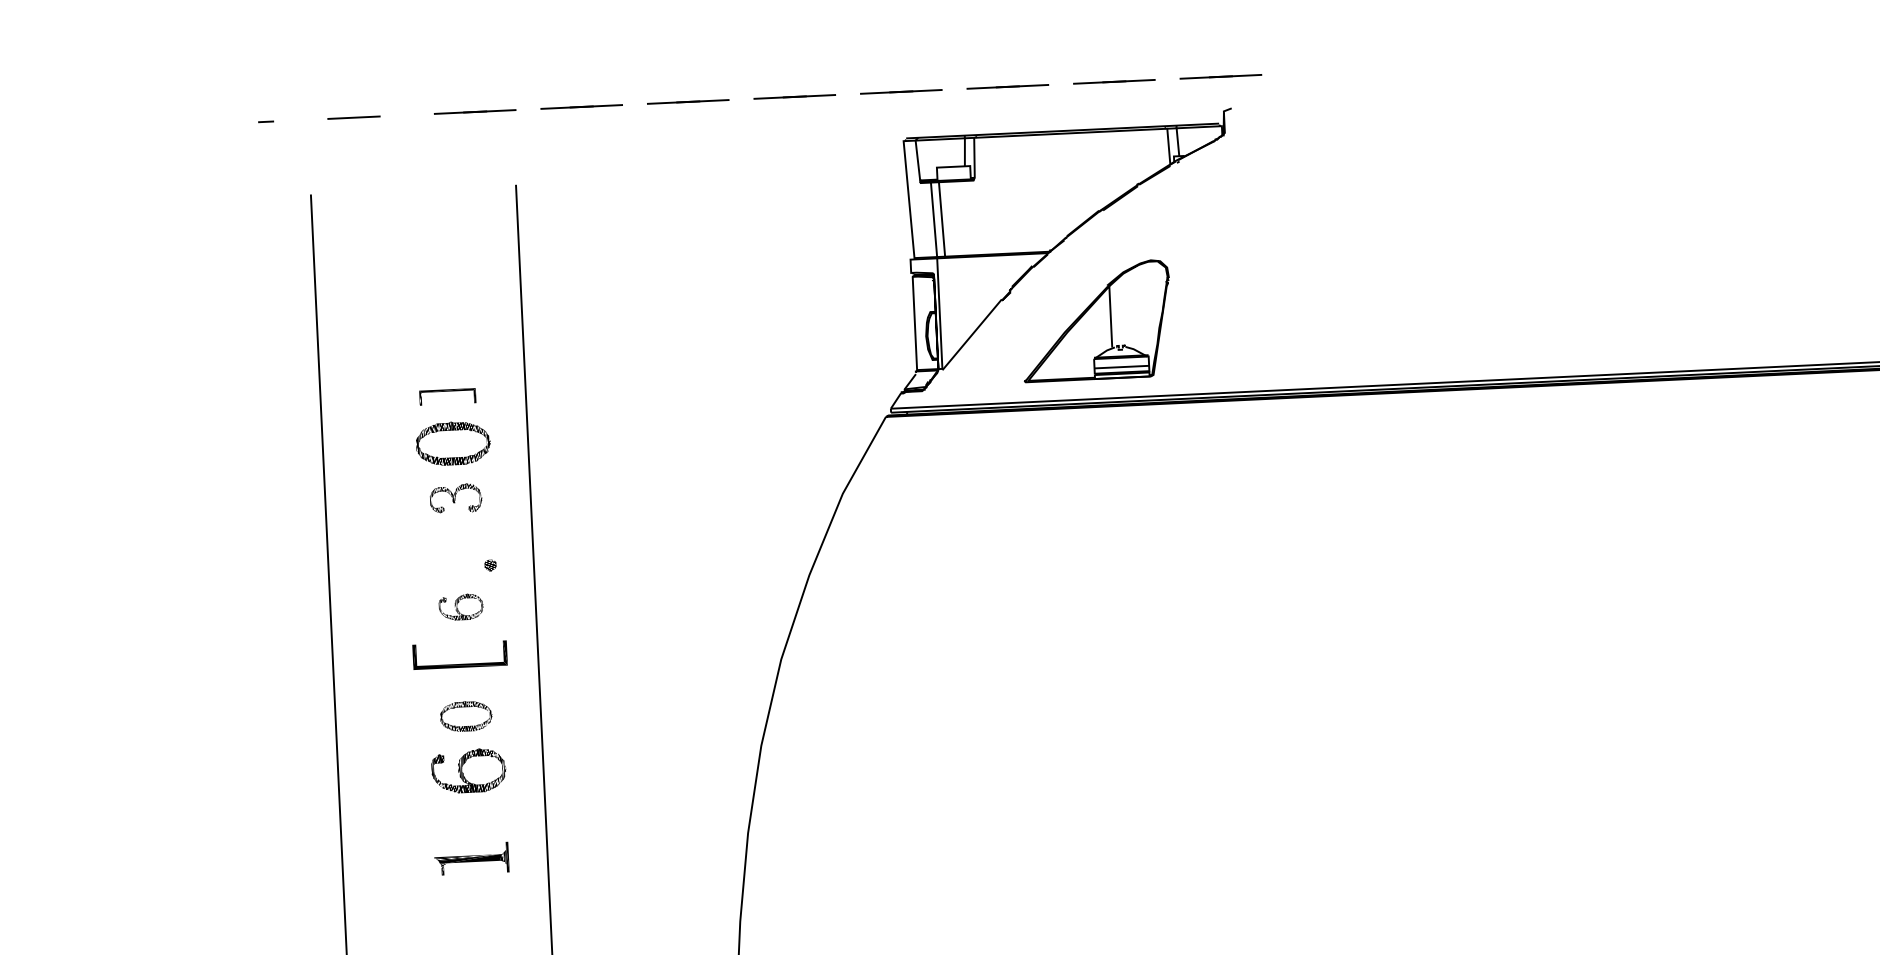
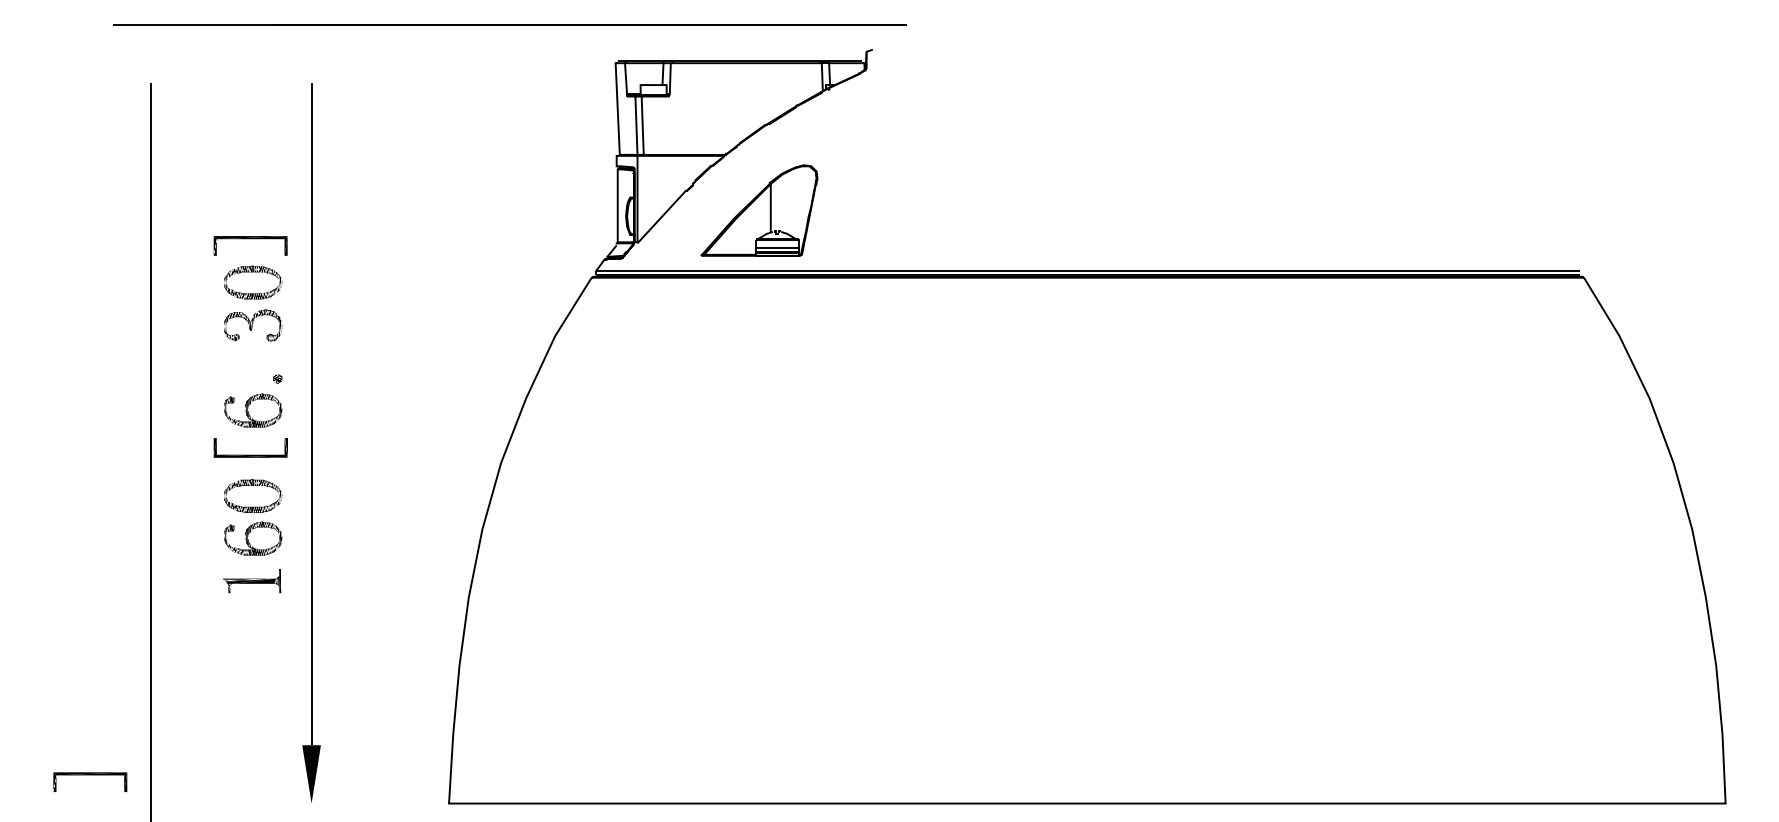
line: (1172, 78) -> (827, 24), dashed -> solid
part: (447, 396) -> (250, 245), size x1.67
part: (456, 498) -> (253, 325), size x1.43
part: (461, 607) -> (253, 410), size x1.67
part: (466, 715) -> (253, 495), size x1.43
part: (472, 859) -> (252, 581), moved

